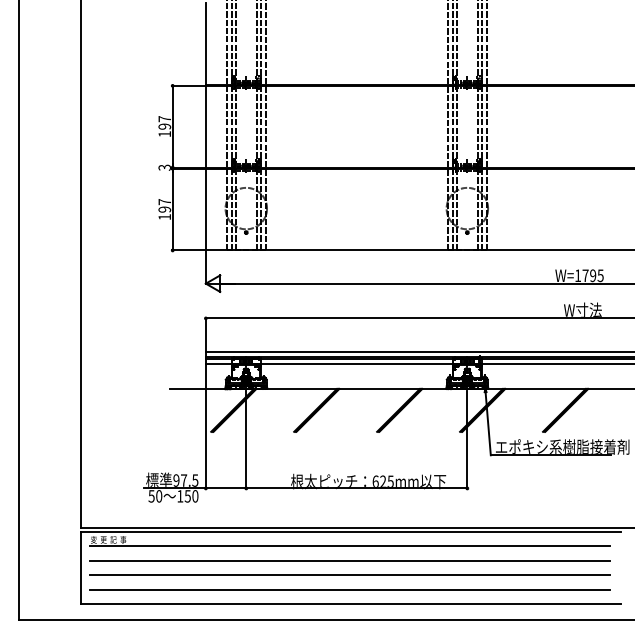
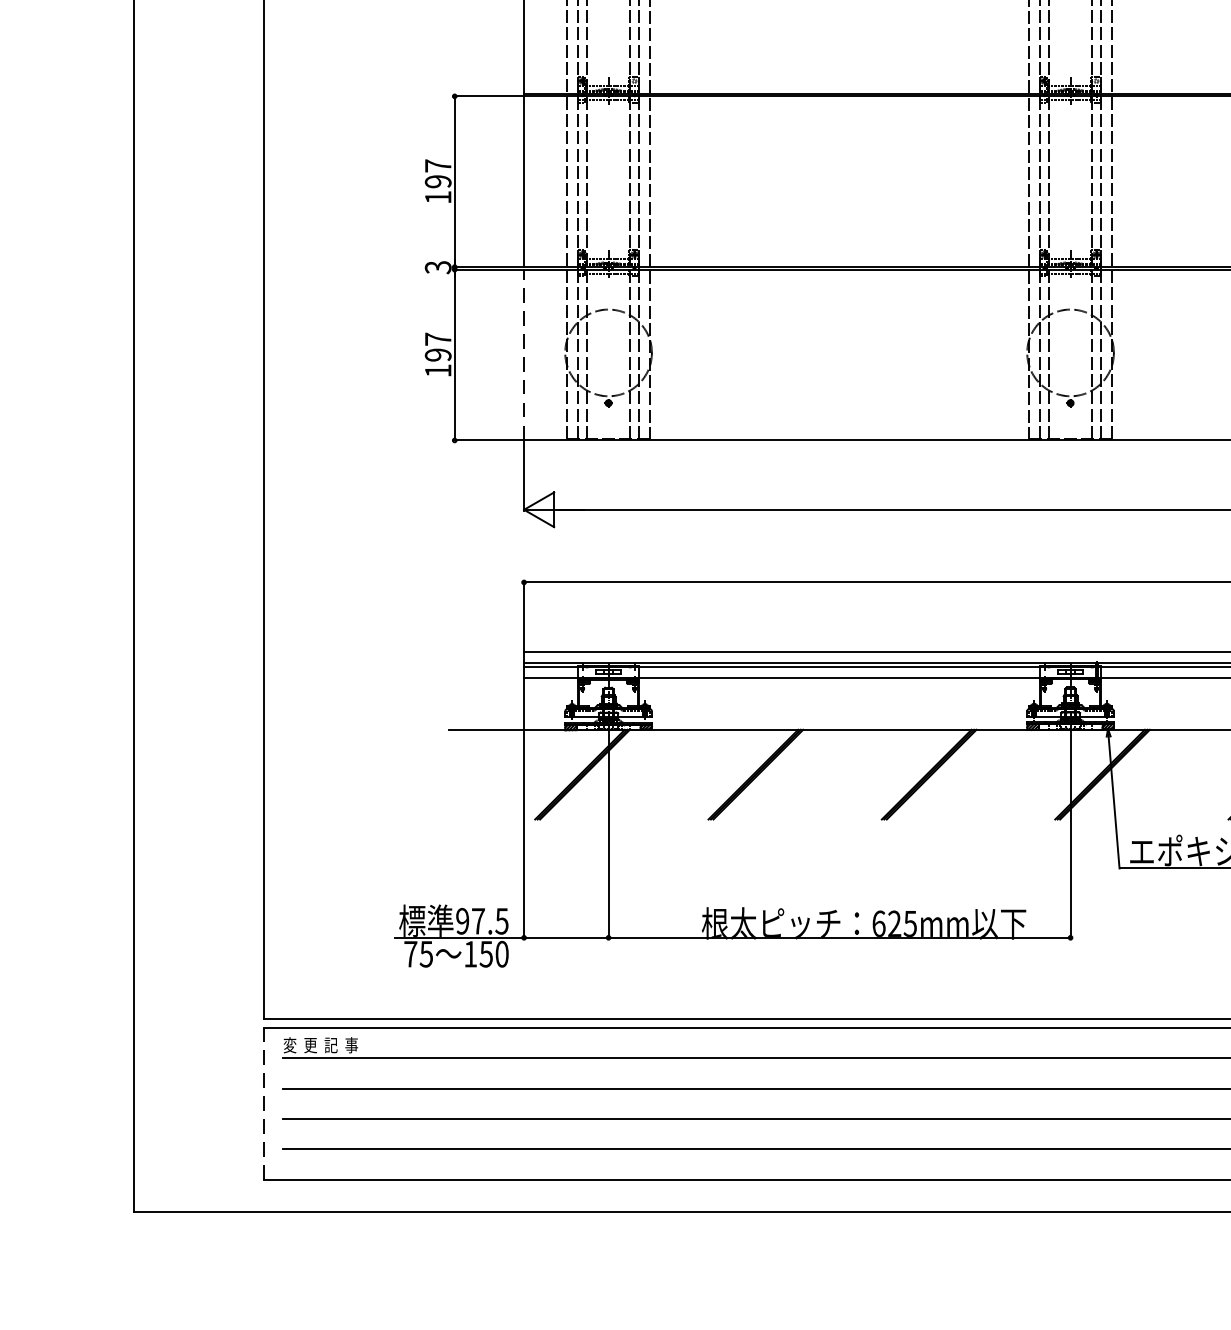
line: (205, 209) -> (523, 354), solid -> dashed
text: (155, 496) -> (418, 954), 50 -> 75
line: (81, 567) -> (264, 1102), solid -> dashed

